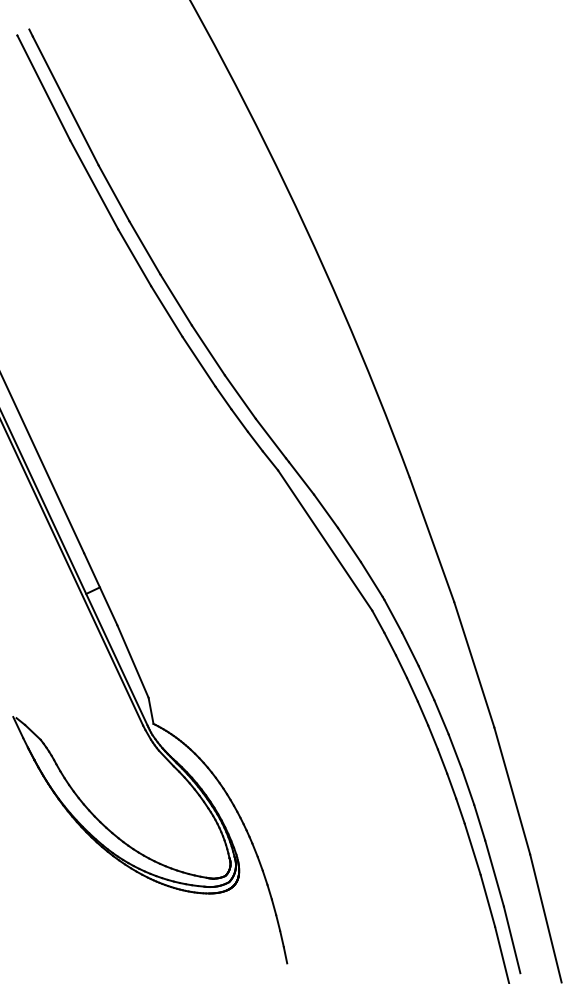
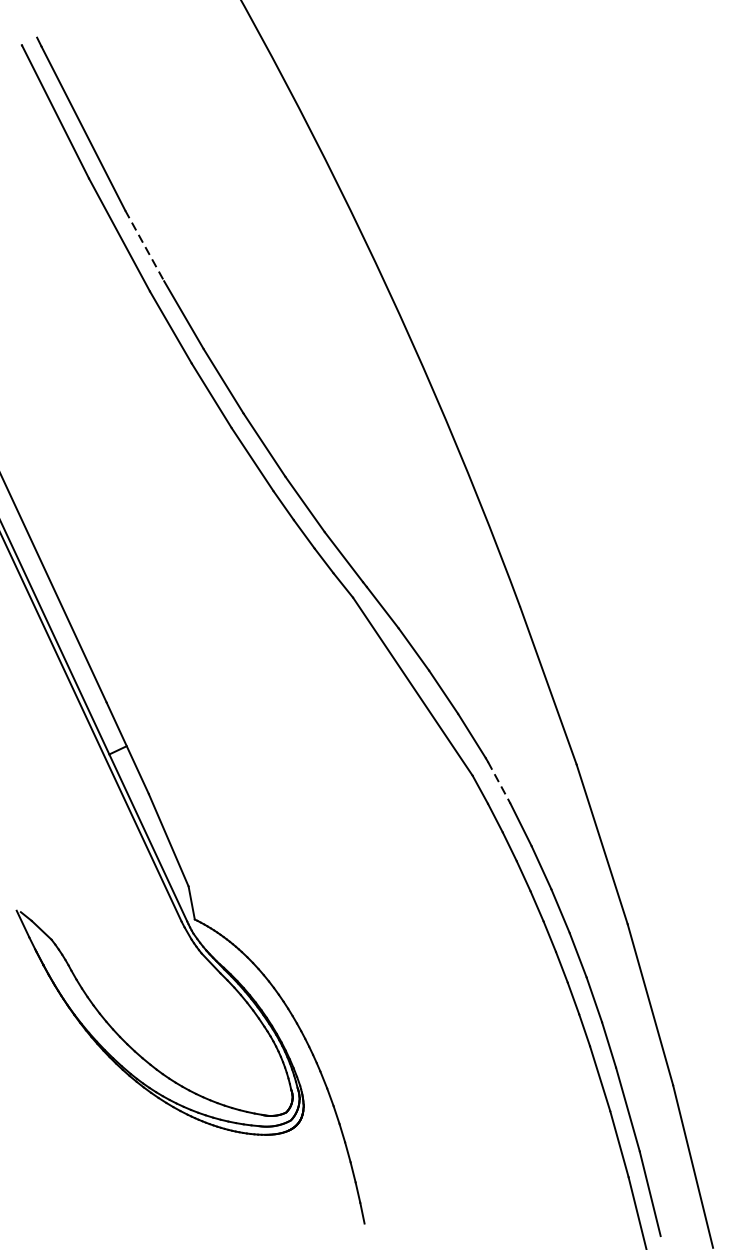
line: (114, 193) -> (145, 245), solid -> dashed
line: (393, 616) -> (499, 783), solid -> dashed

